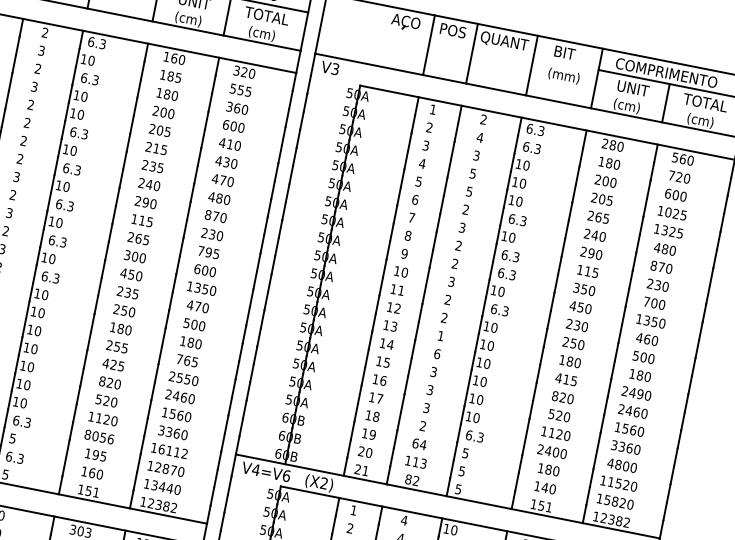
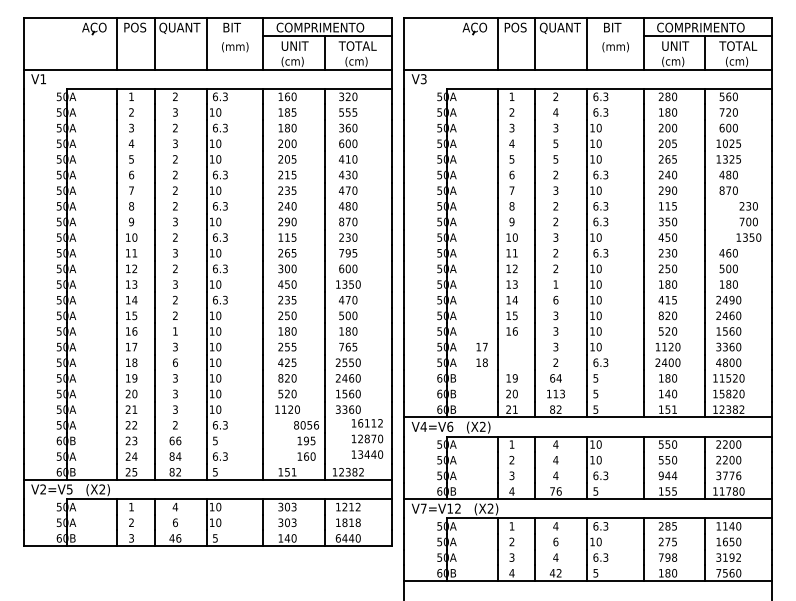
text: (654, 302) -> (748, 221), moved
text: (373, 406) -> (481, 354), moved
text: (95, 454) -> (306, 440), moved
text: (166, 468) -> (367, 438), moved

